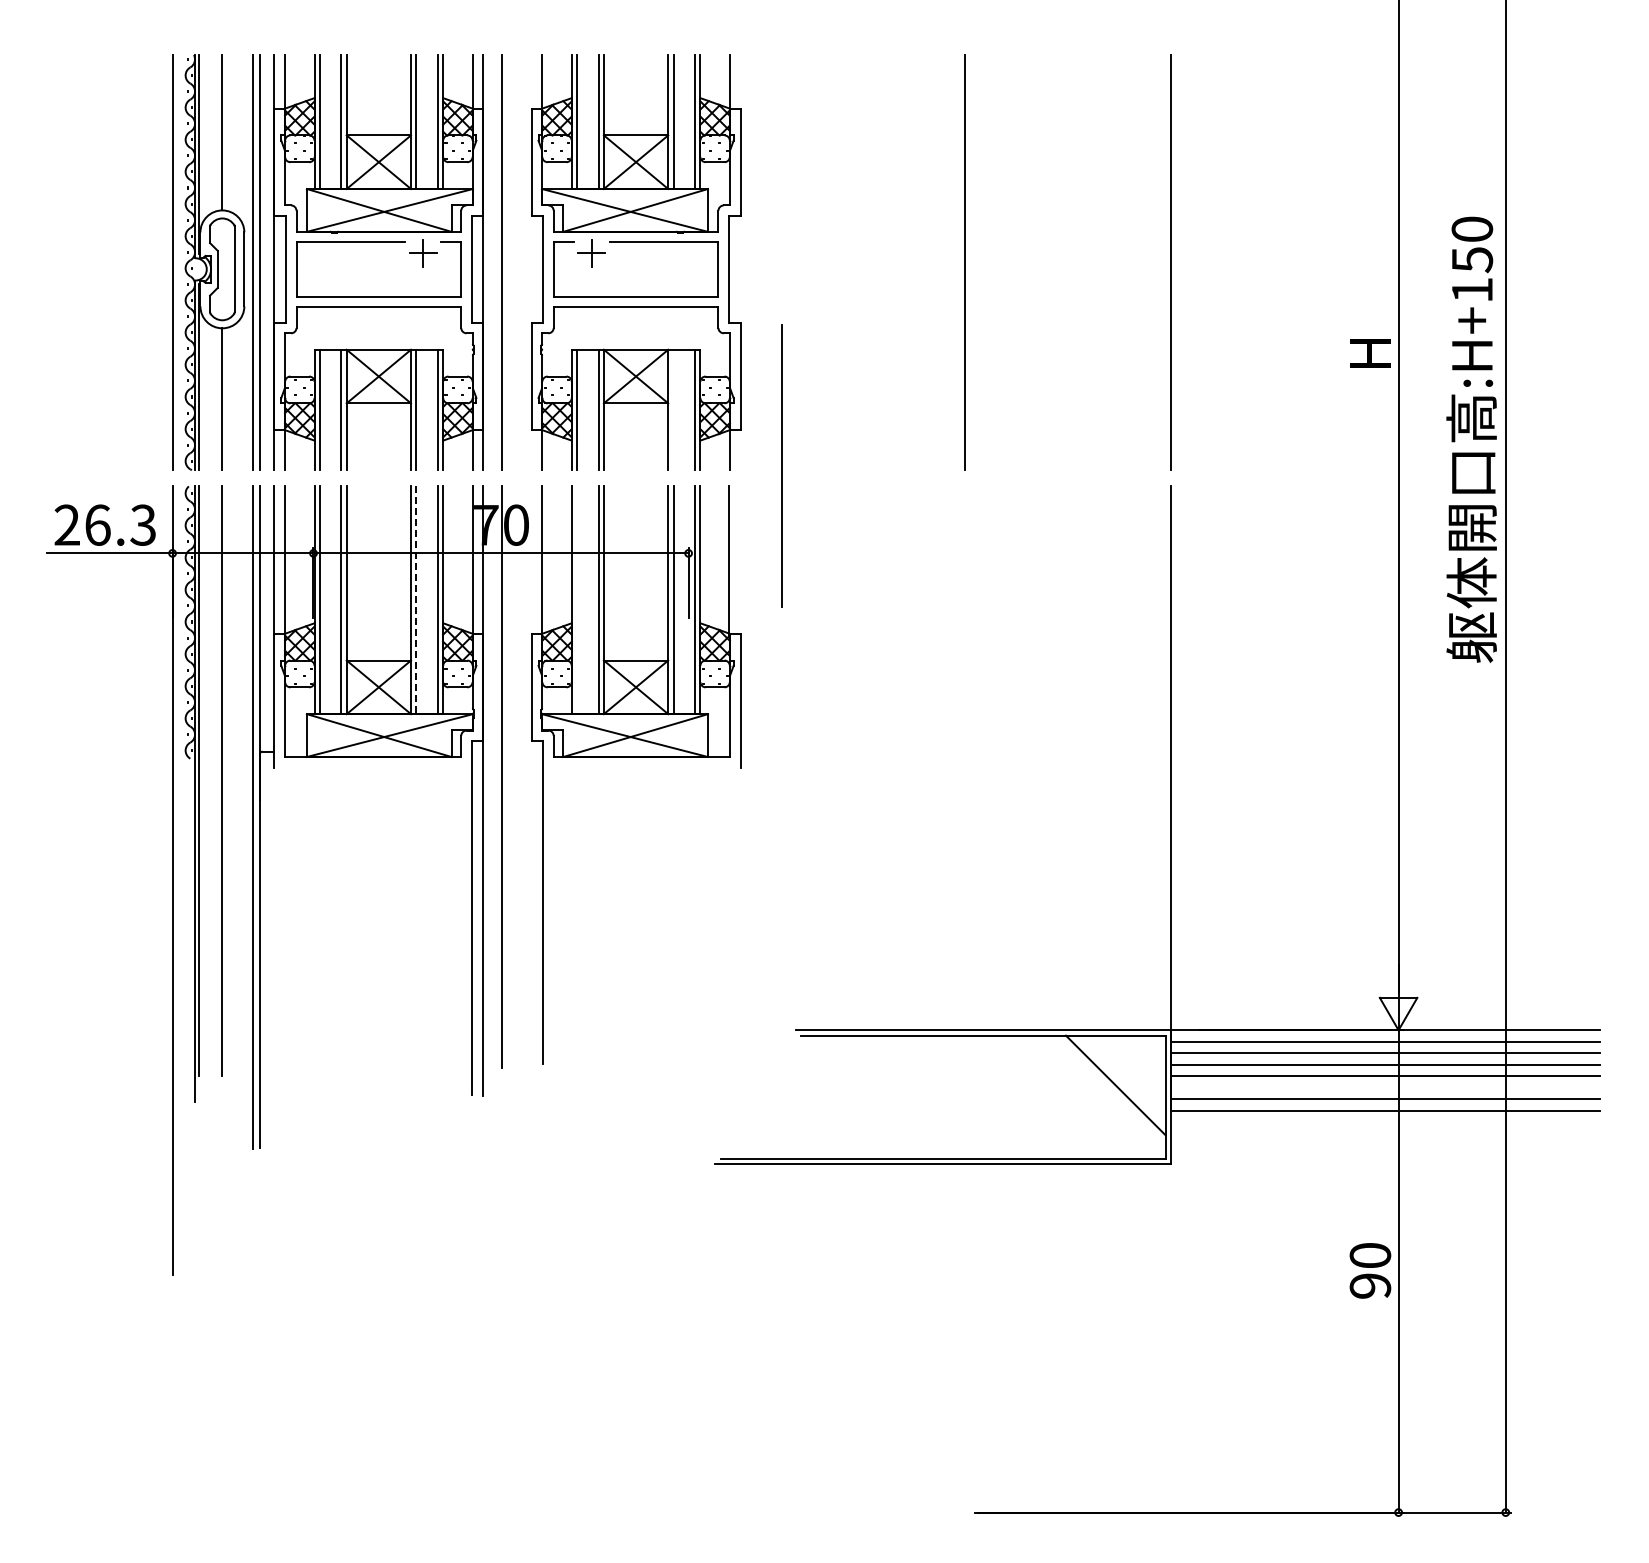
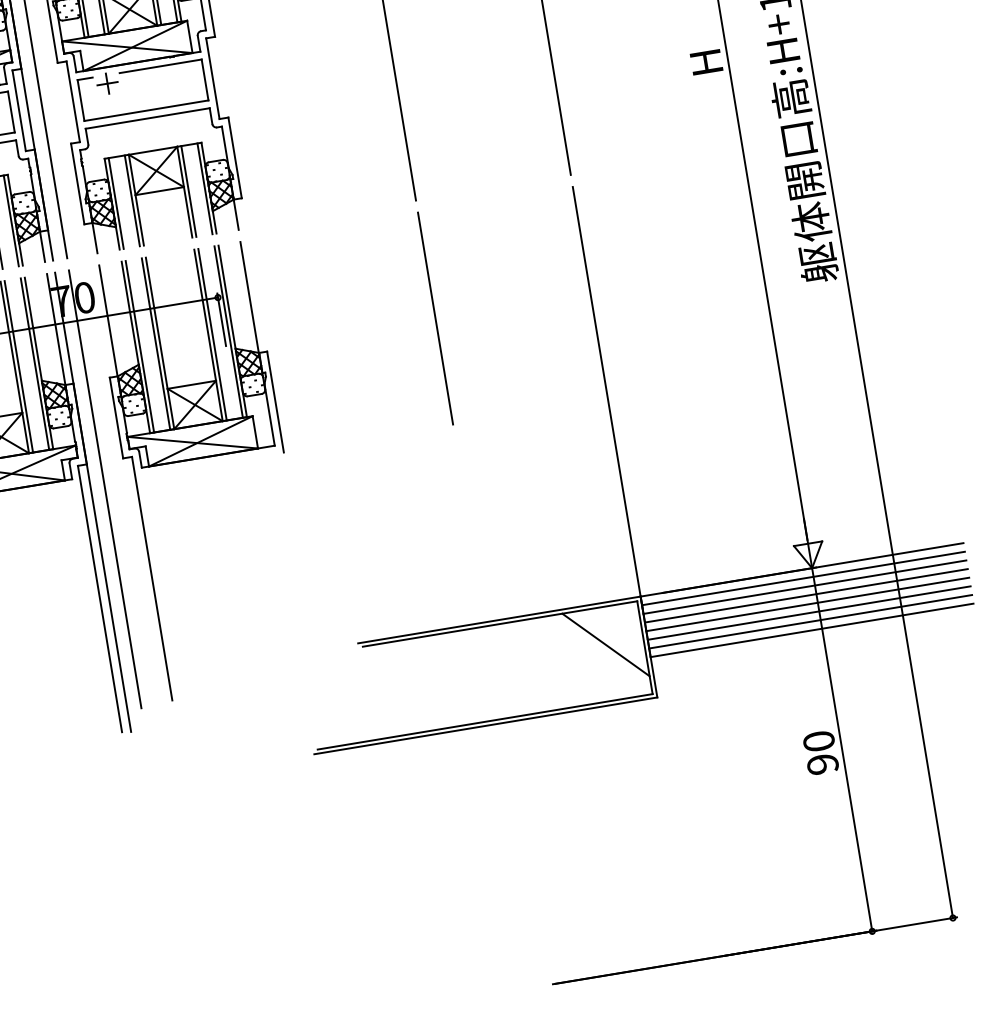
line: (673, 409) -> (188, 191), added
line: (781, 465) -> (434, 318), moved
line: (416, 600) -> (18, 366), dashed -> solid
line: (577, 600) -> (140, 346), added
line: (1384, 1087) -> (808, 613), added

